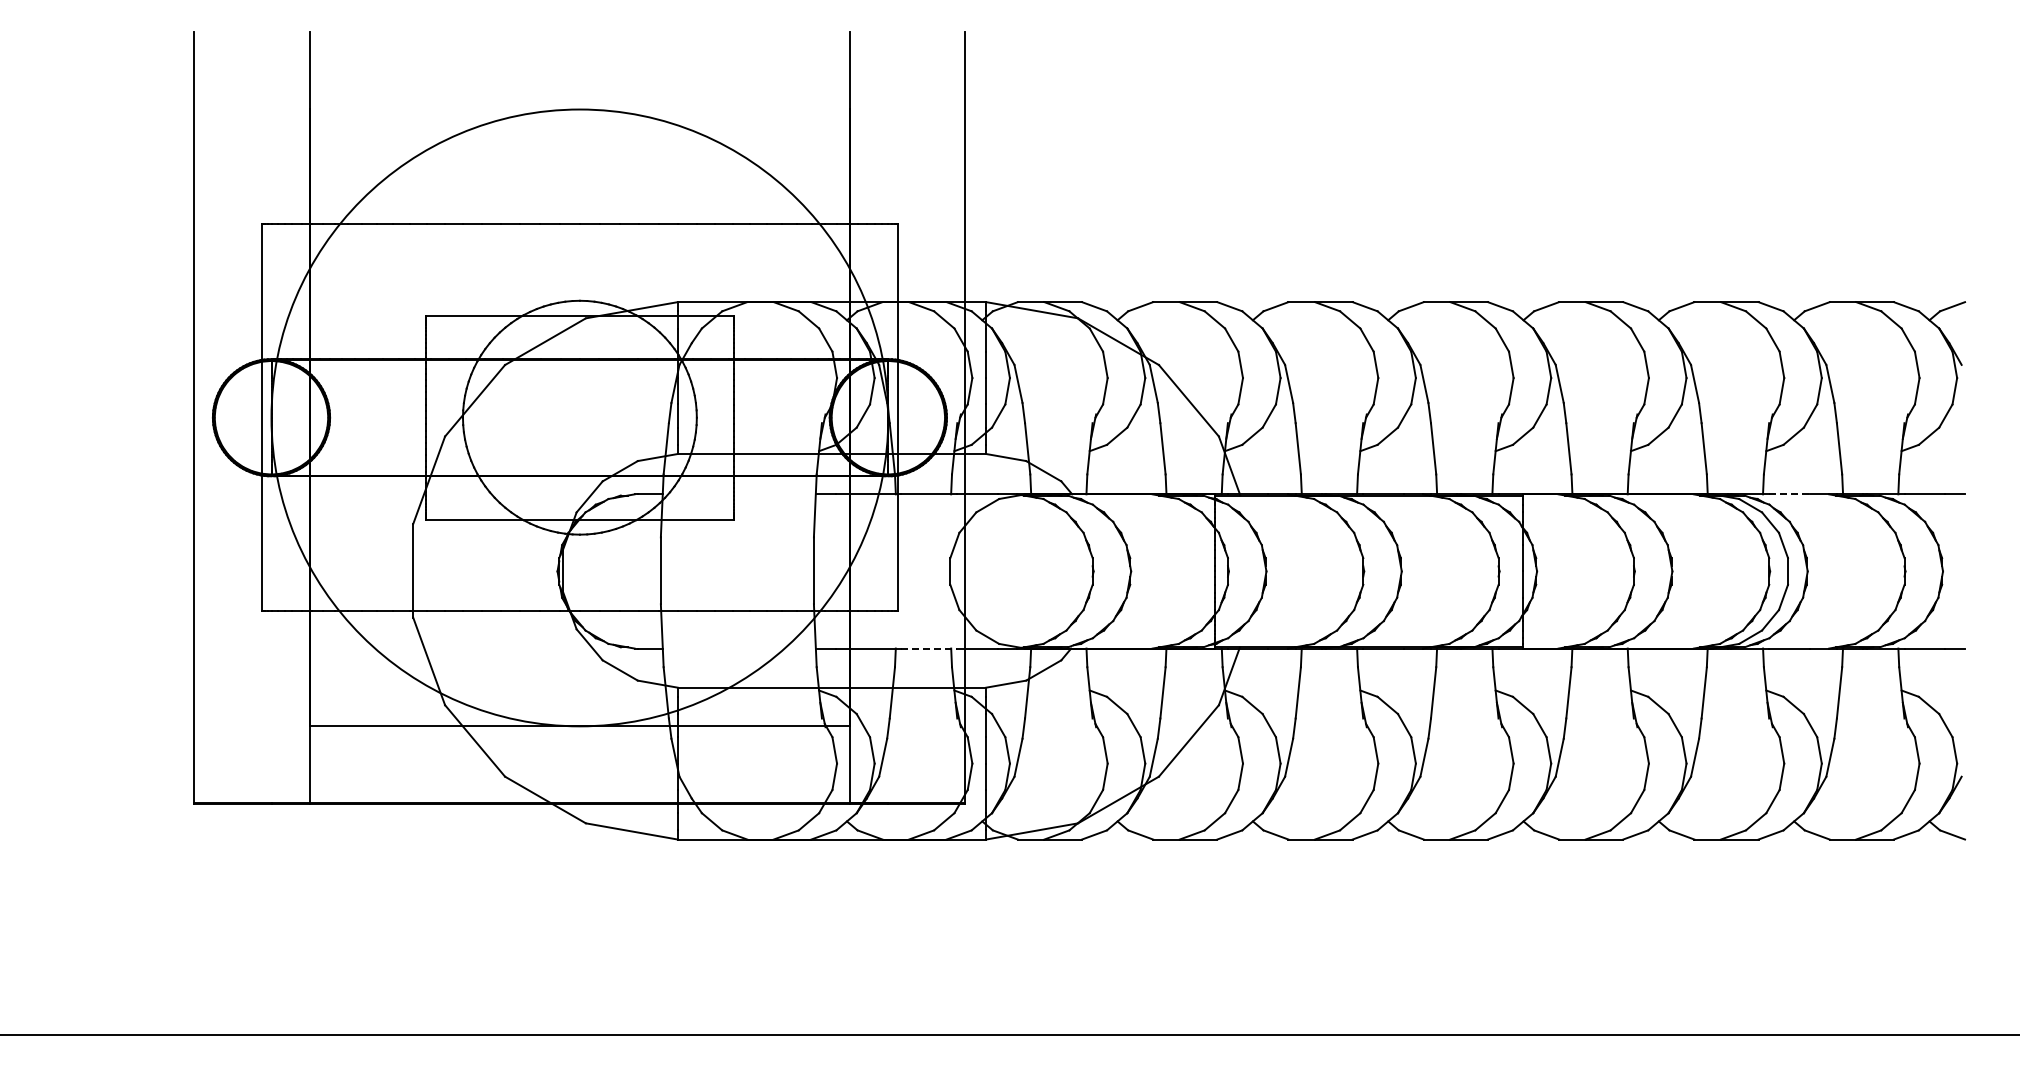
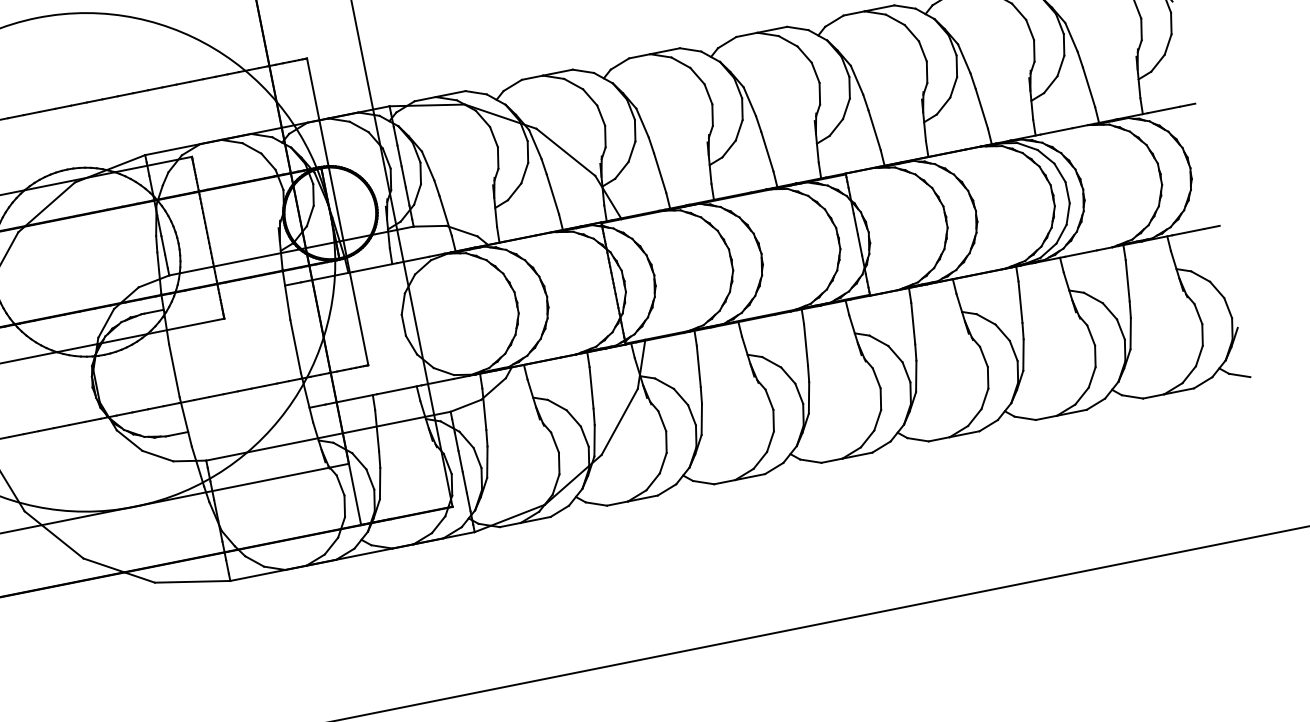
line: (1789, 494) -> (1056, 131), dashed -> solid
line: (929, 648) -> (399, 389), dashed -> solid

